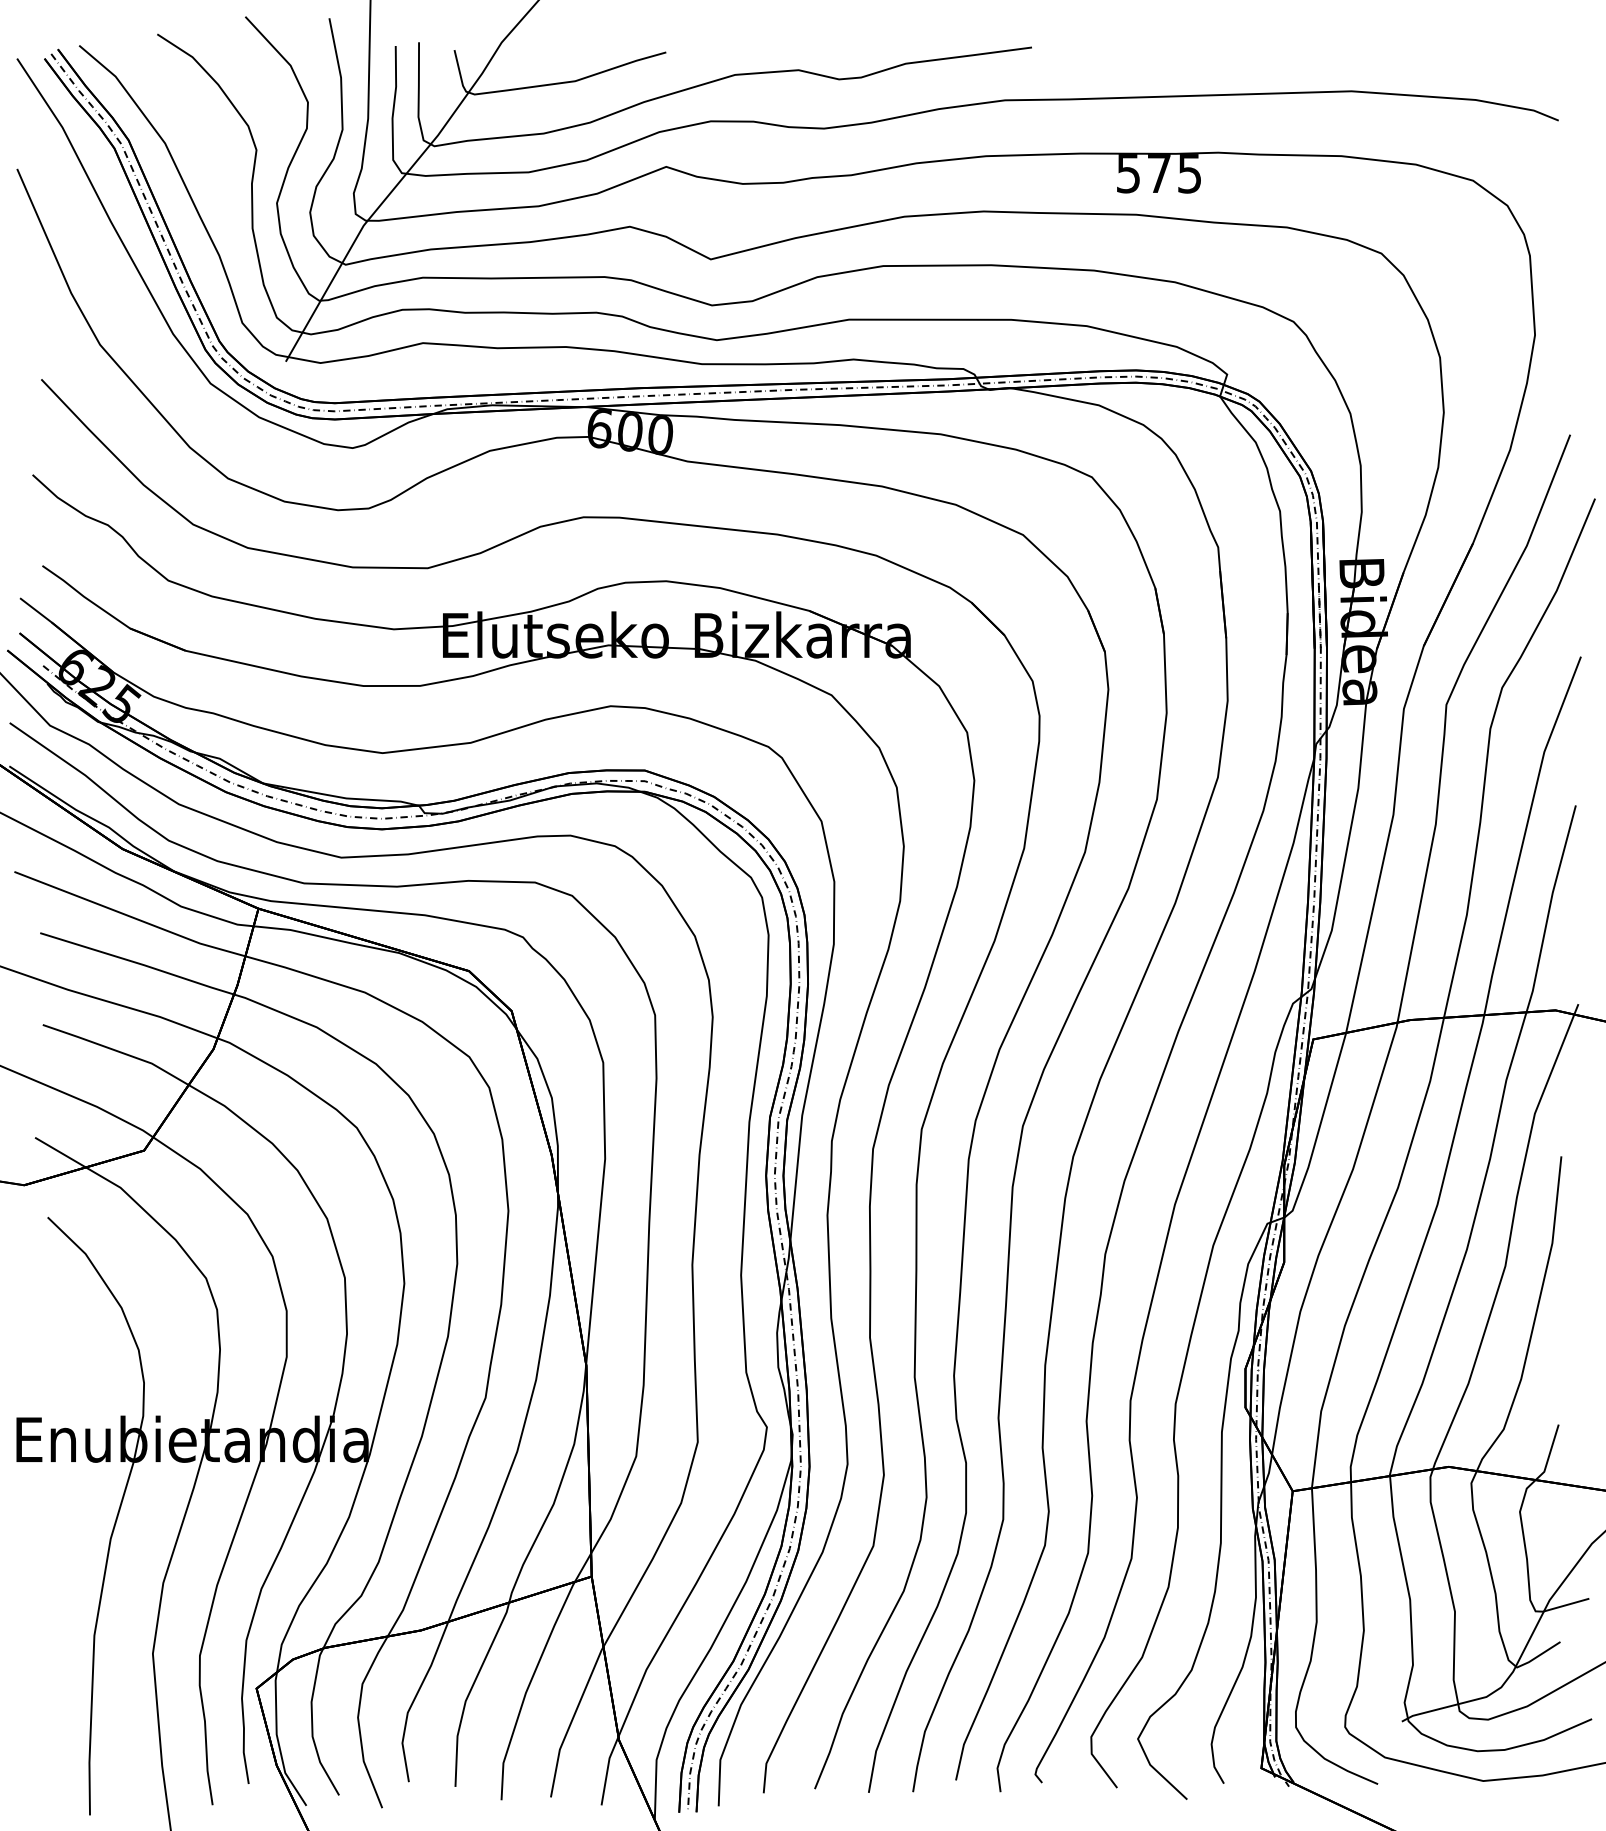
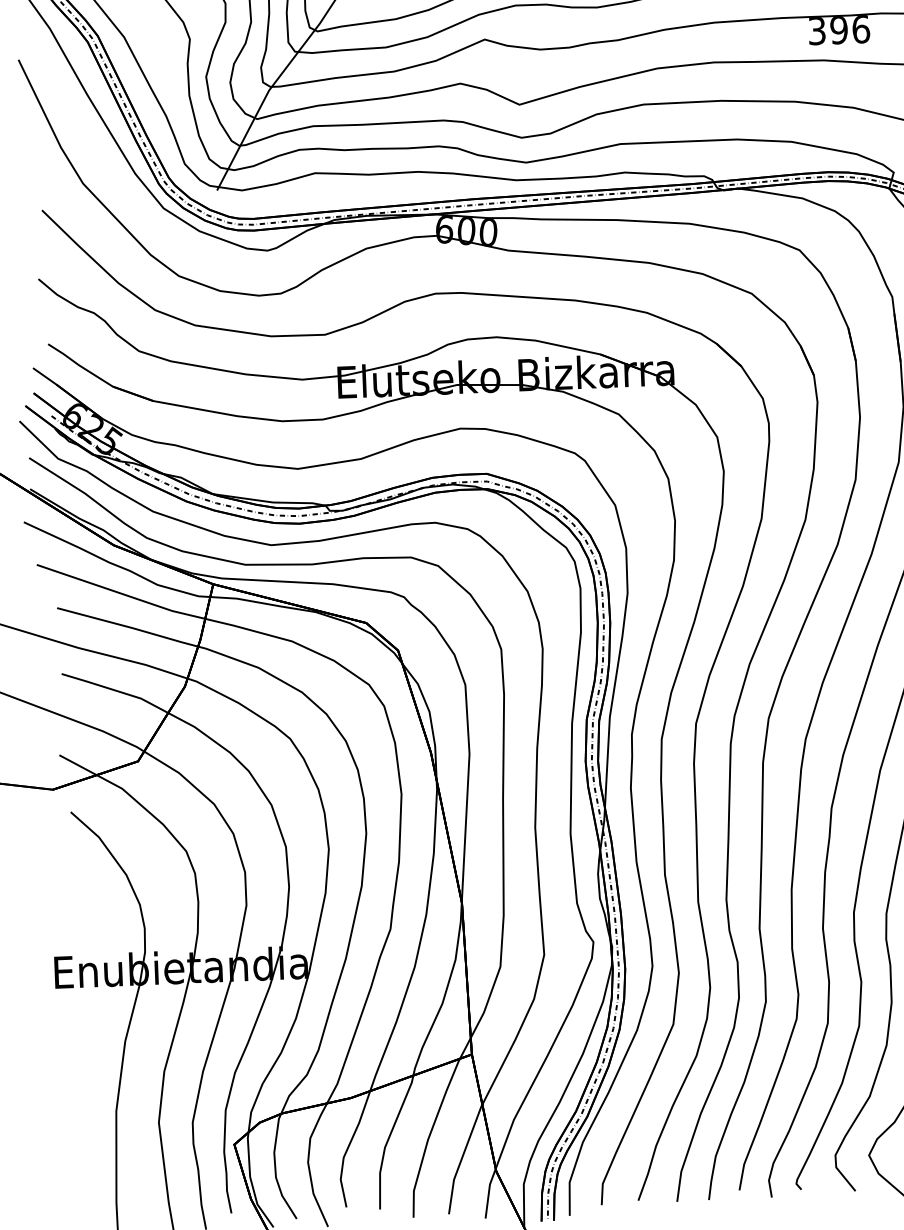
text: (1159, 173) -> (839, 30), 575 -> 396

